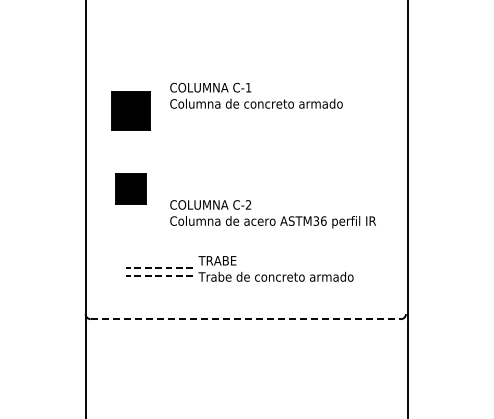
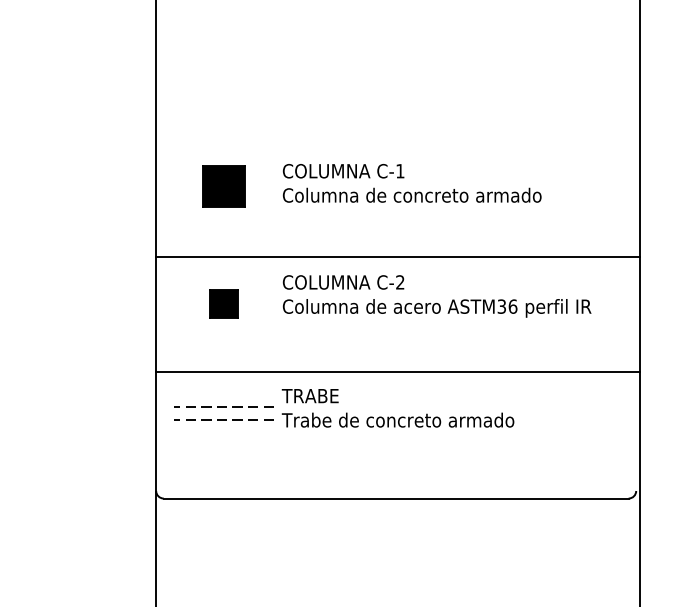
text: (256, 95) -> (412, 182), moved
part: (130, 110) -> (223, 185), size x0.71
line: (246, 158) -> (397, 257), added
part: (130, 189) -> (223, 304), size x0.62
text: (272, 214) -> (436, 296), moved
line: (246, 234) -> (397, 371), added
part: (239, 268) -> (343, 407), moved
line: (246, 319) -> (397, 499), dashed -> solid

